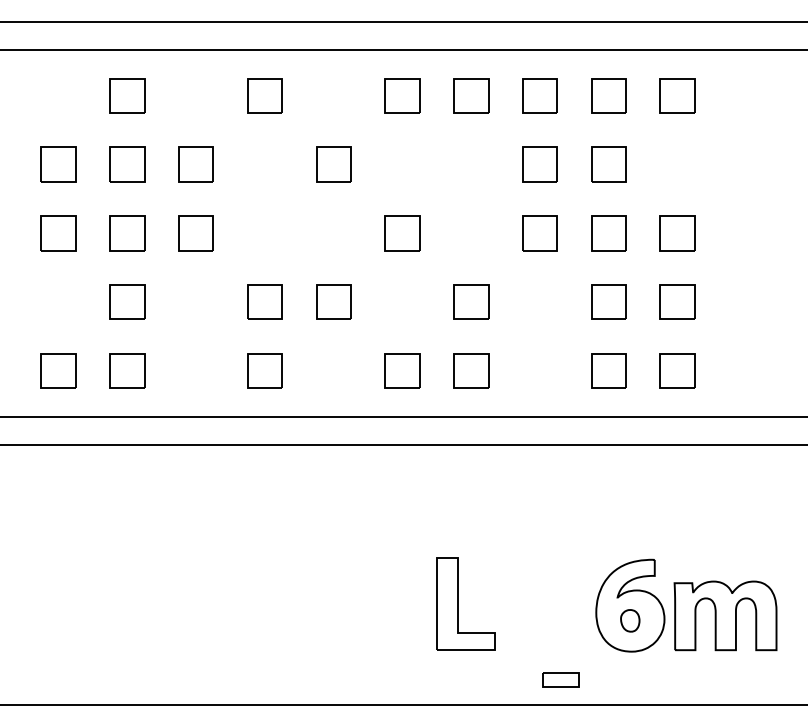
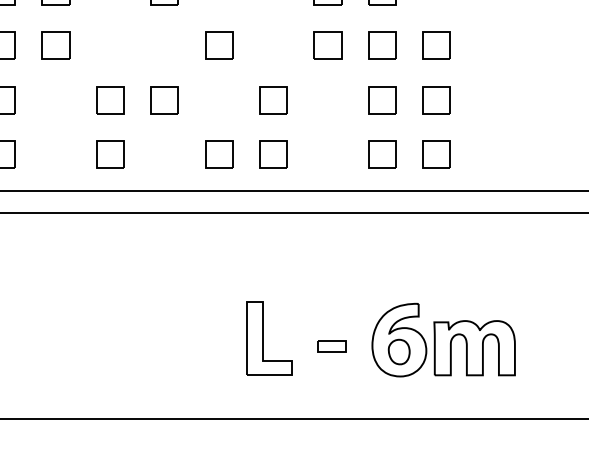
part: (630, 620) -> (399, 351), size x1.43
part: (560, 679) -> (331, 346), moved

